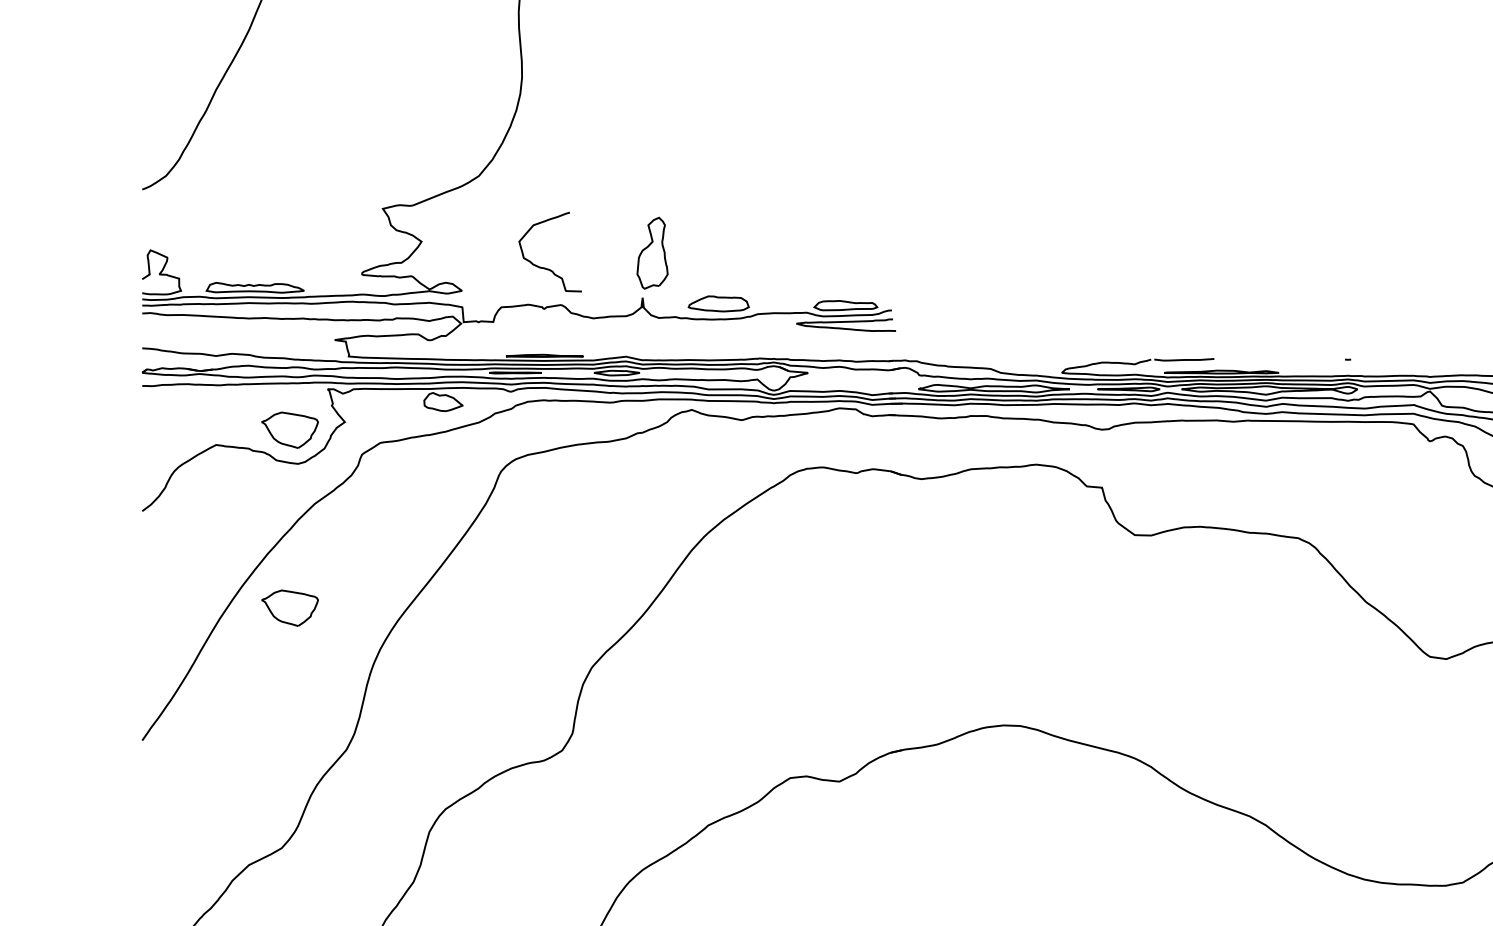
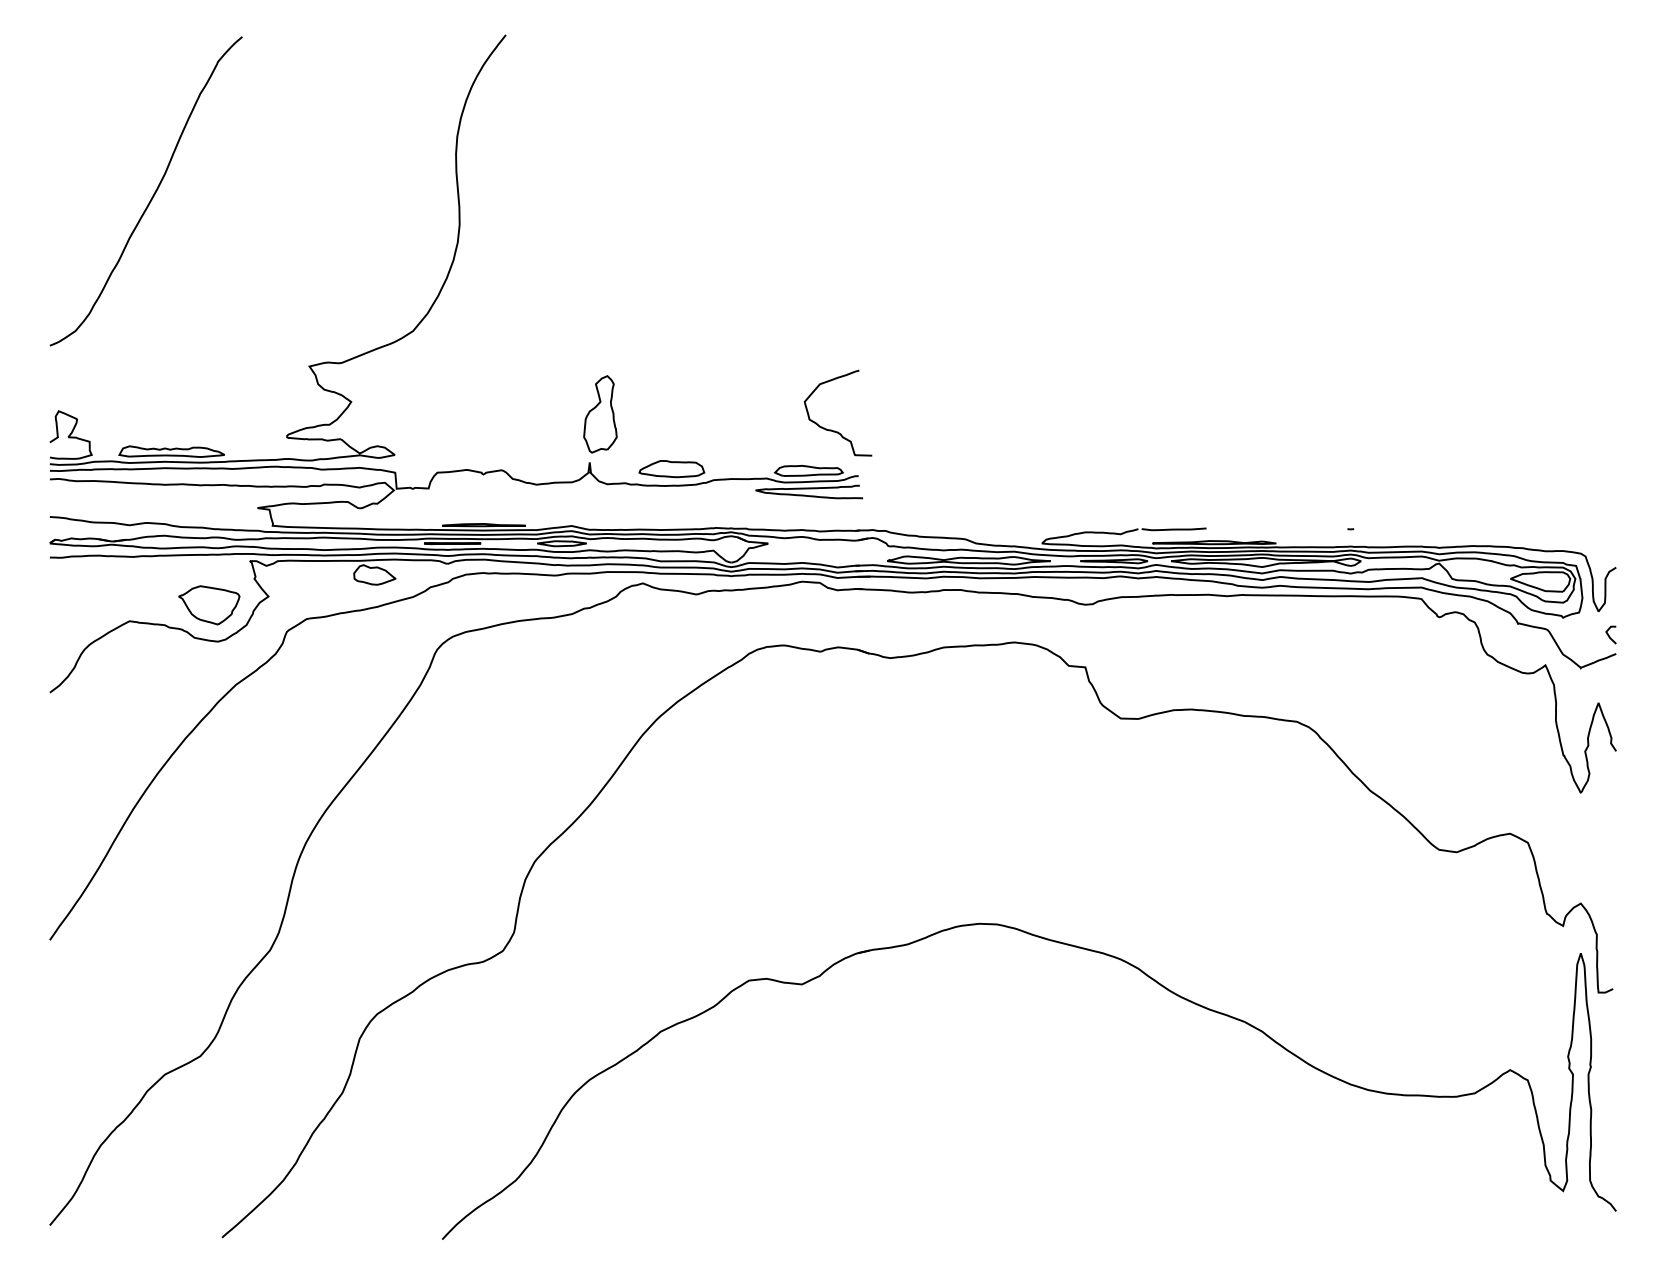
curve: (544, 267) -> (831, 429), moved
part: (290, 608) -> (209, 797), removed

